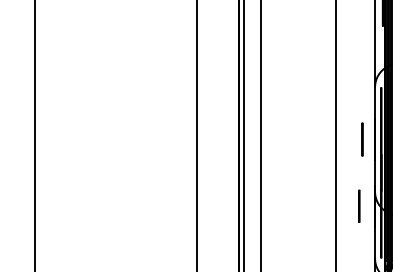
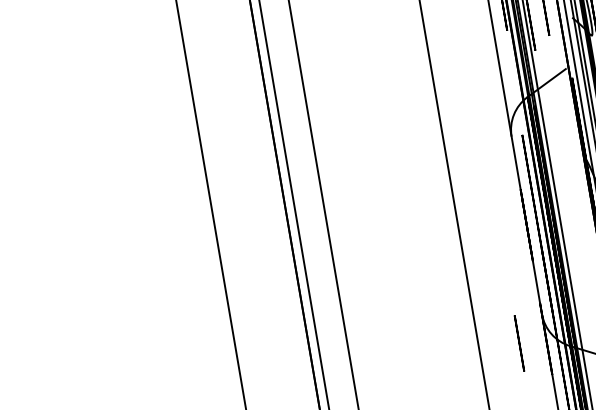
circle: (362, 139) -> (505, 228), removed

